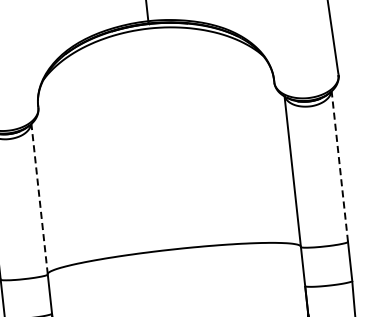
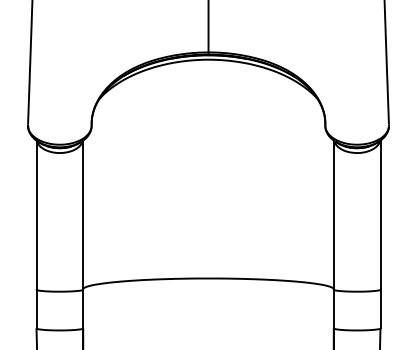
line: (339, 166) -> (380, 215), dashed -> solid
line: (39, 199) -> (83, 215), dashed -> solid

